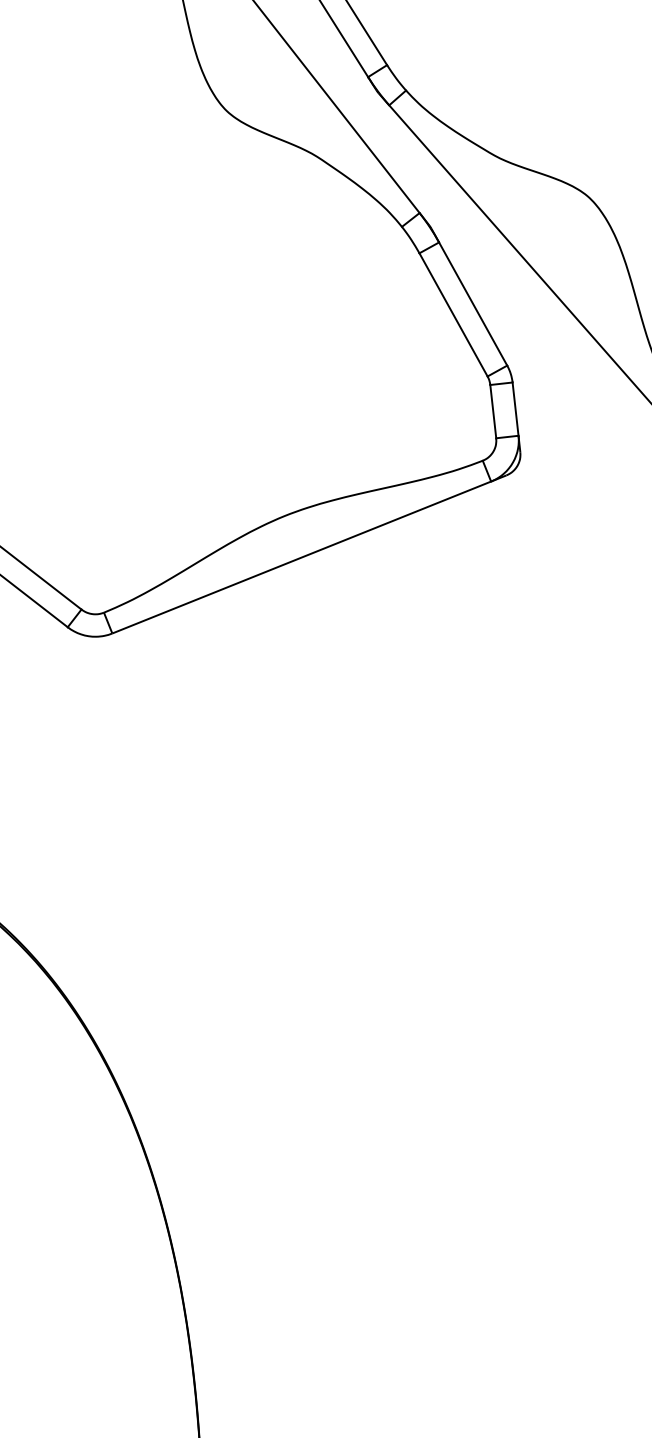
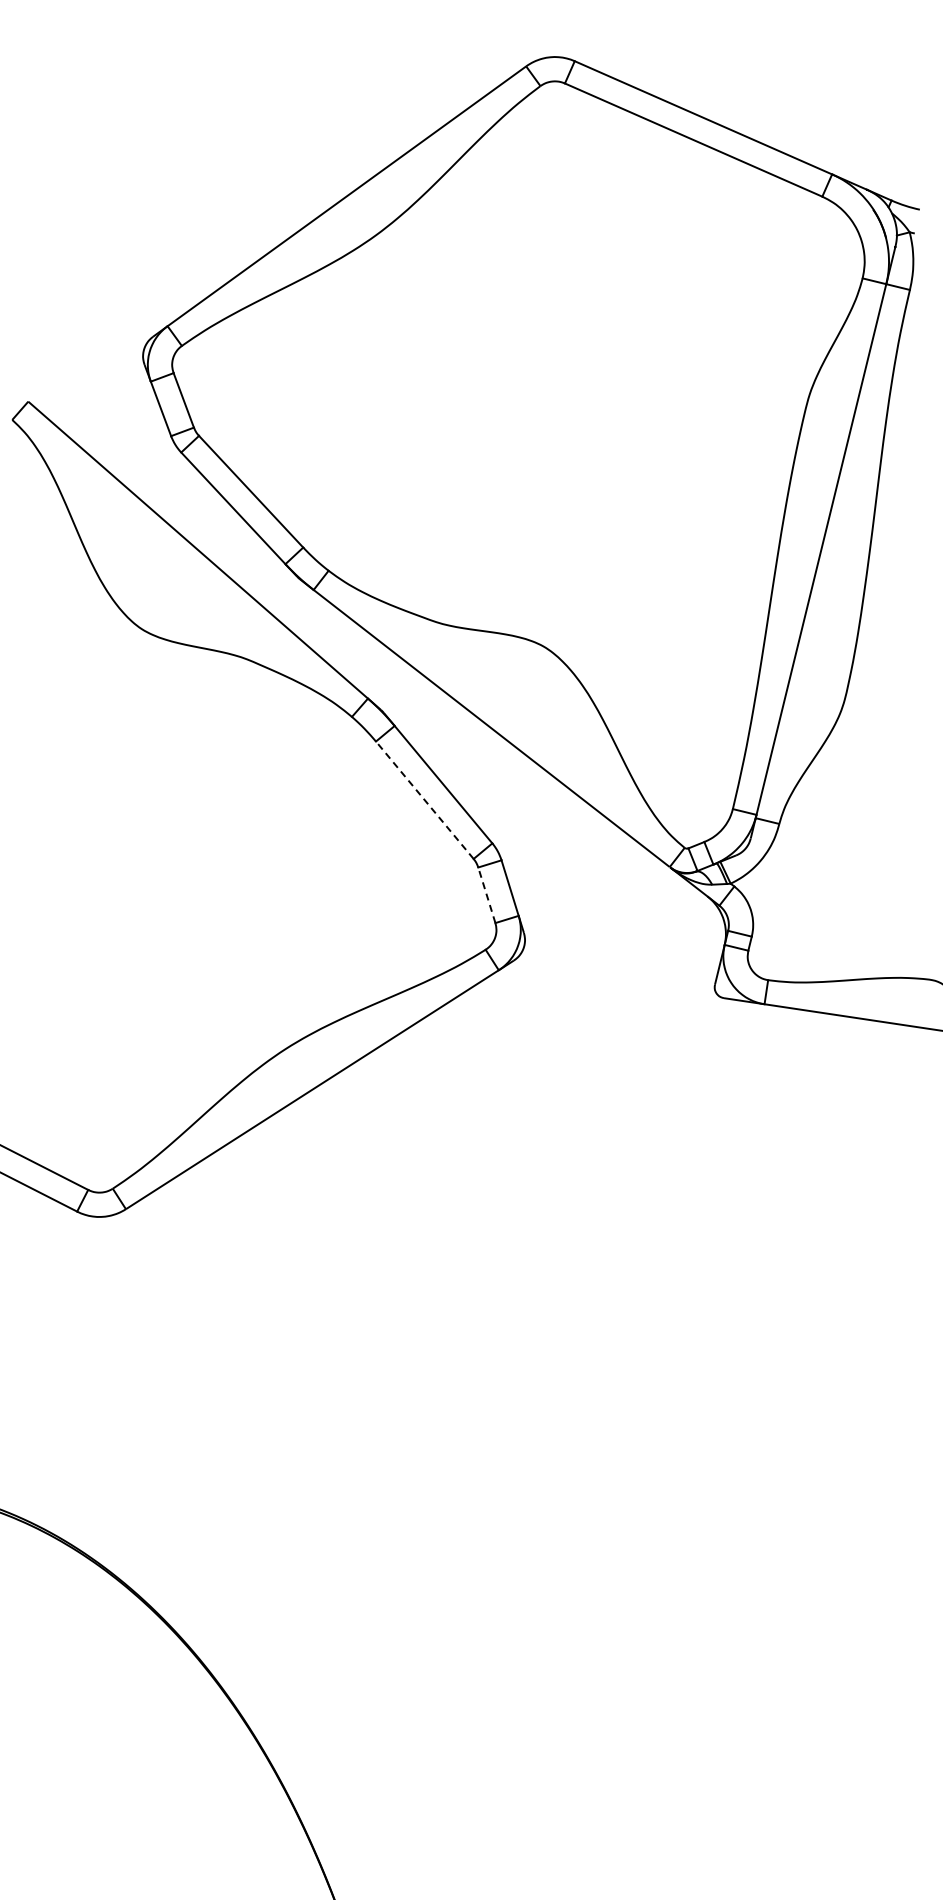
line: (453, 314) -> (424, 799), solid -> dashed
line: (493, 410) -> (486, 894), solid -> dashed

